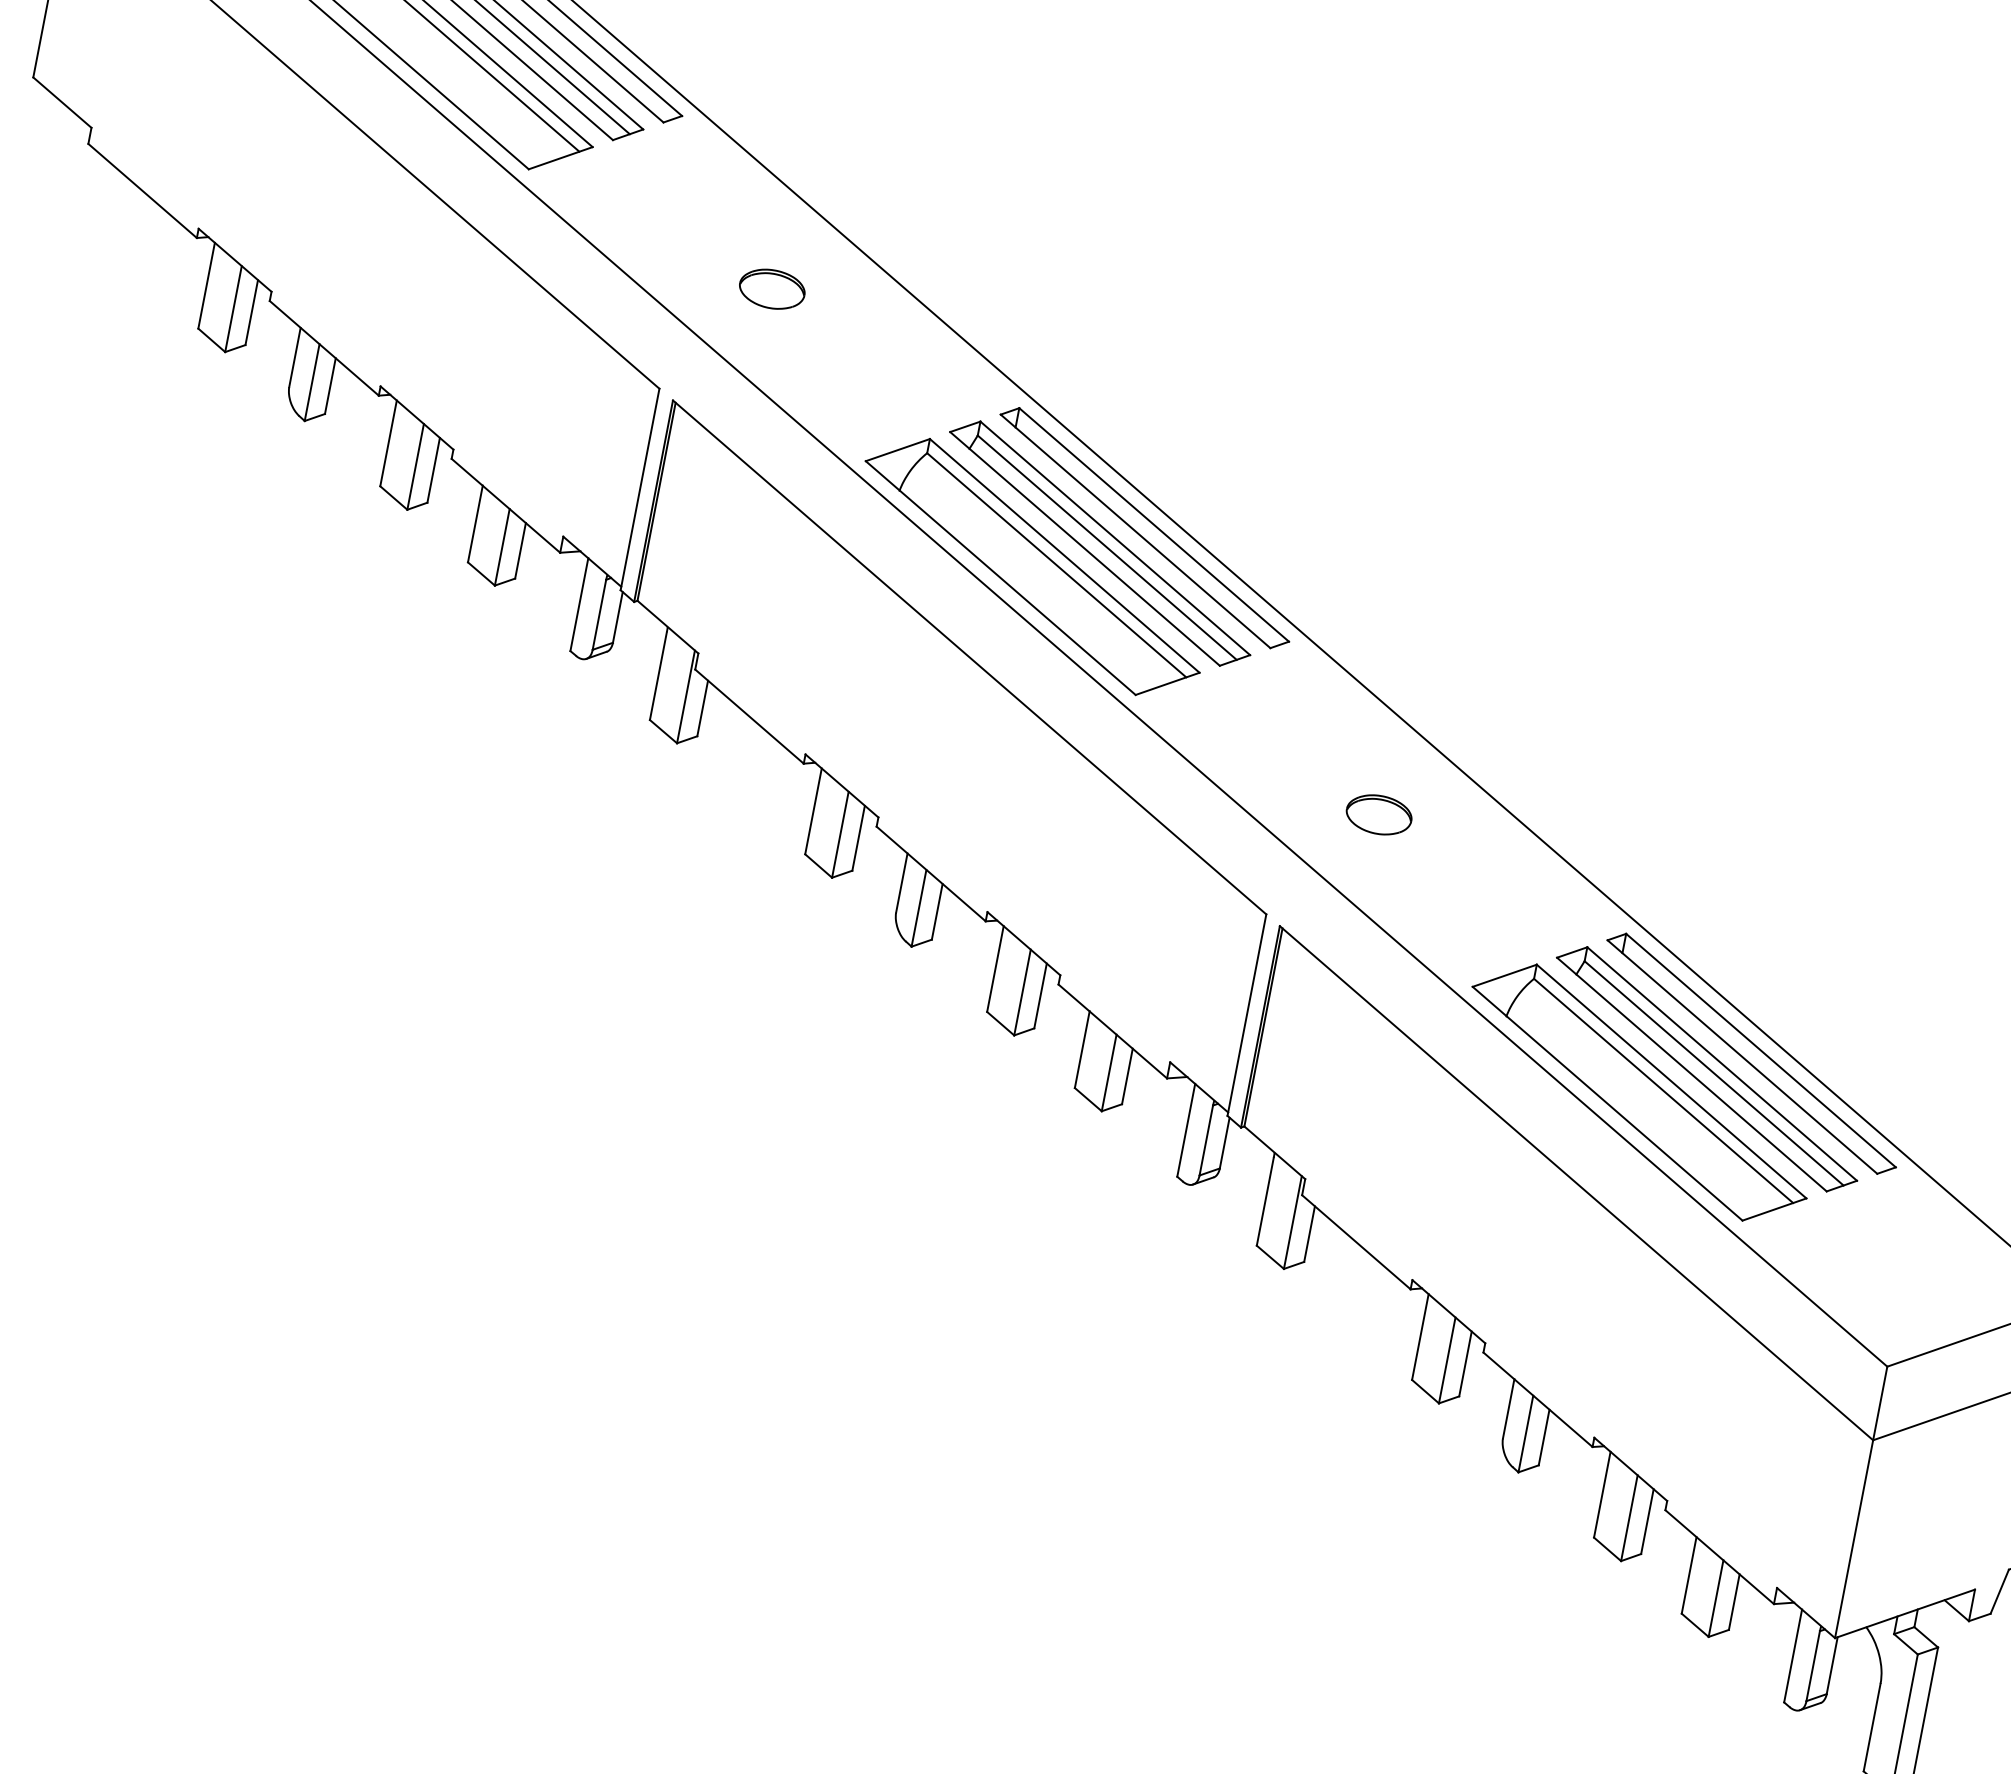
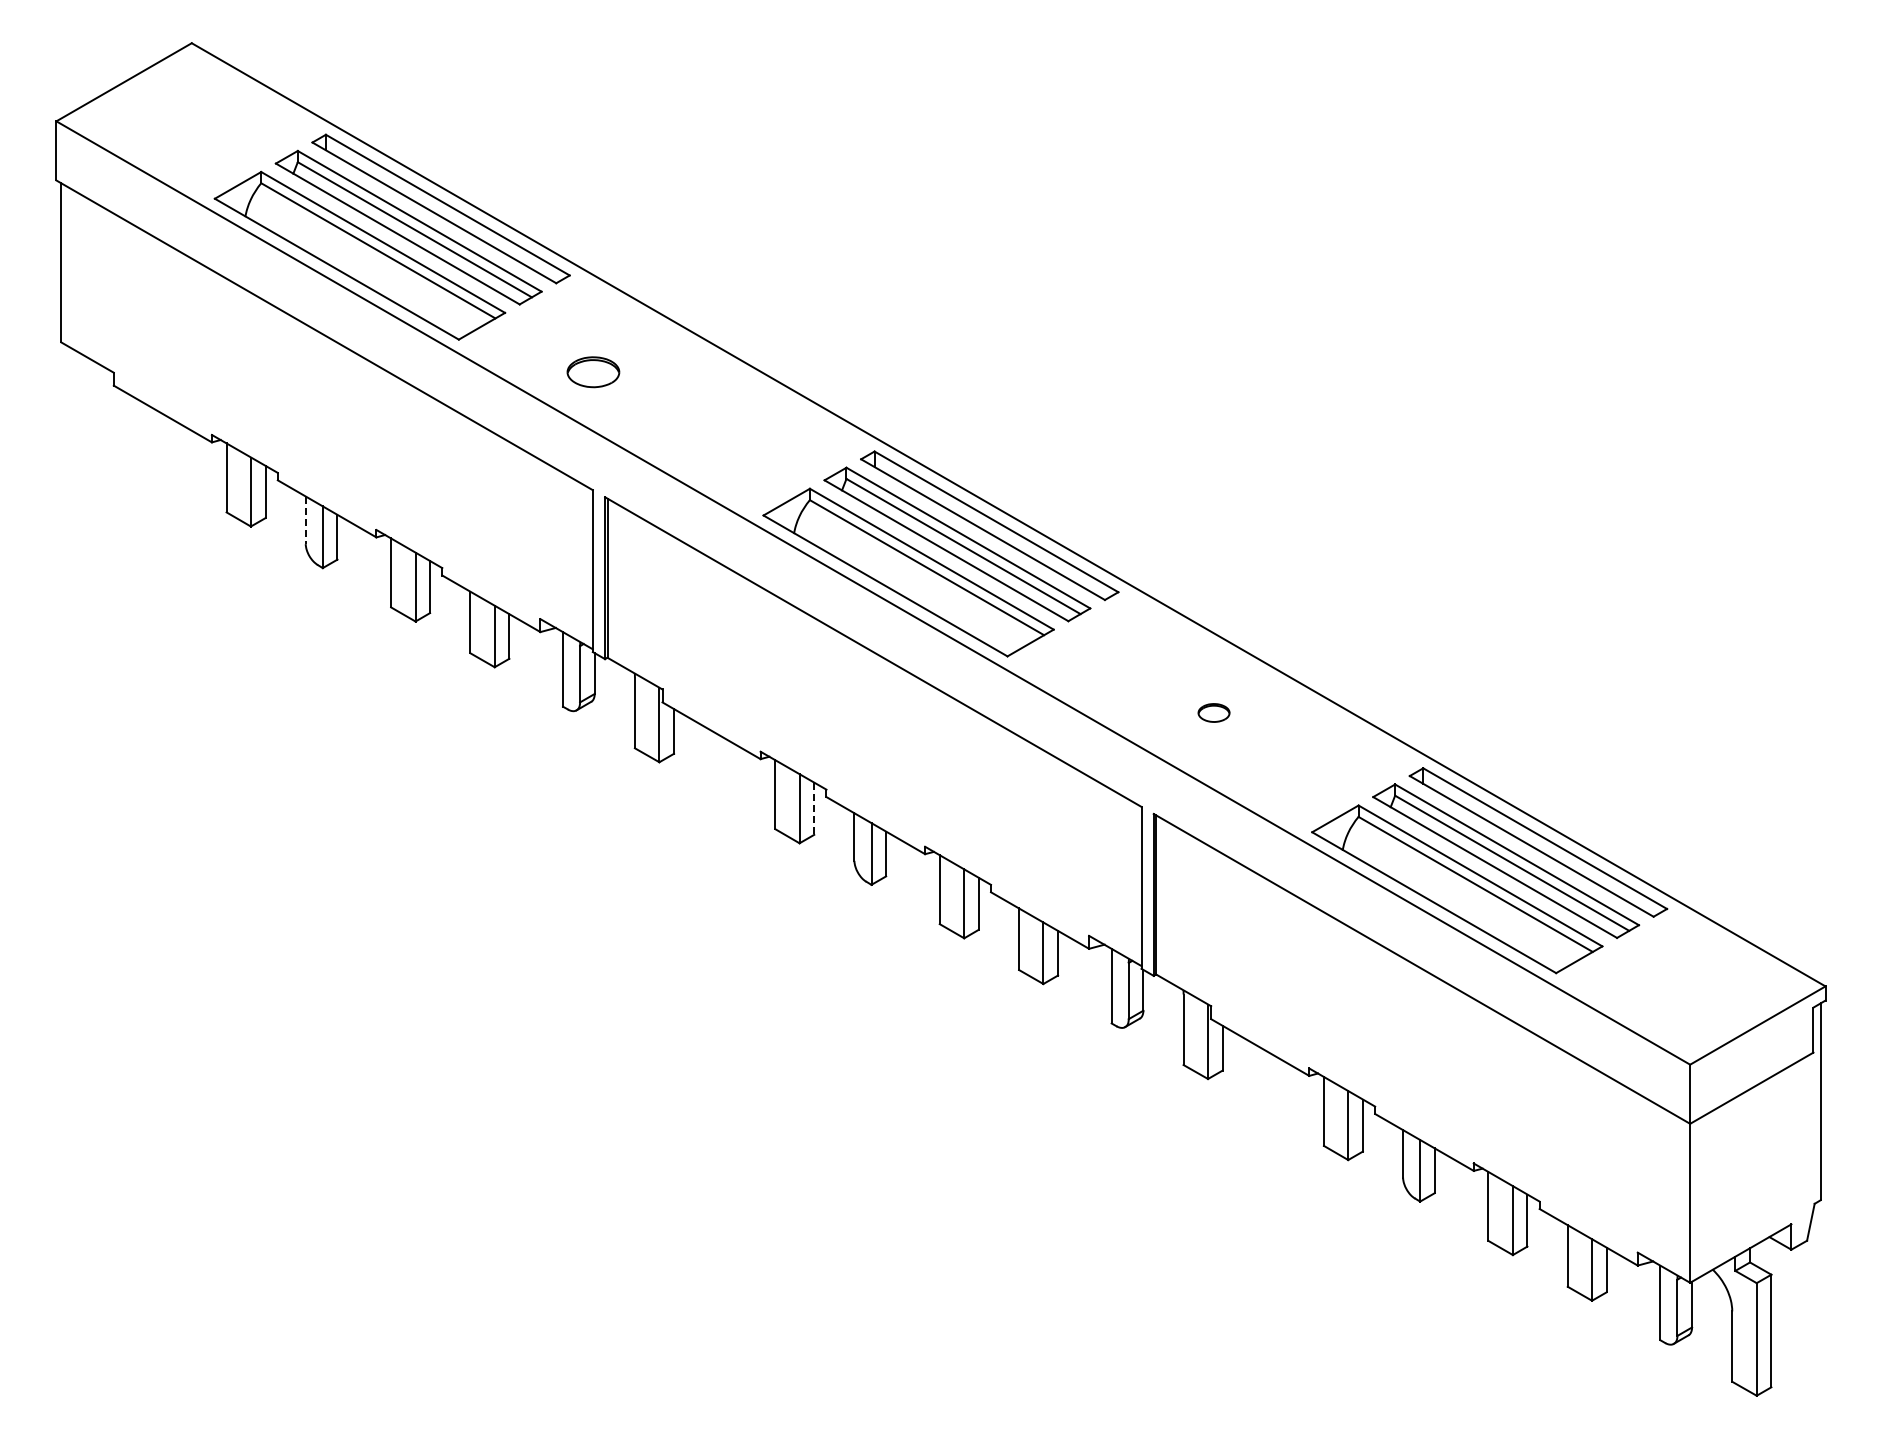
part: (772, 289) -> (593, 372), moved
line: (294, 357) -> (305, 520), solid -> dashed
part: (1378, 814) -> (1213, 712), size x0.6
line: (858, 839) -> (814, 809), solid -> dashed

